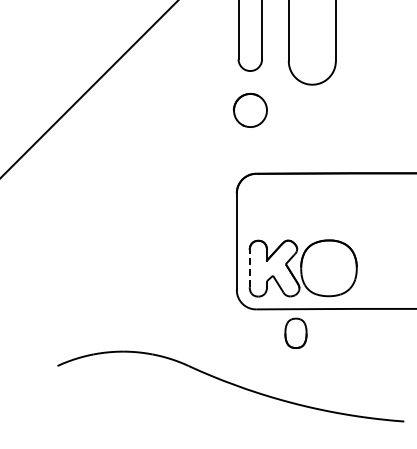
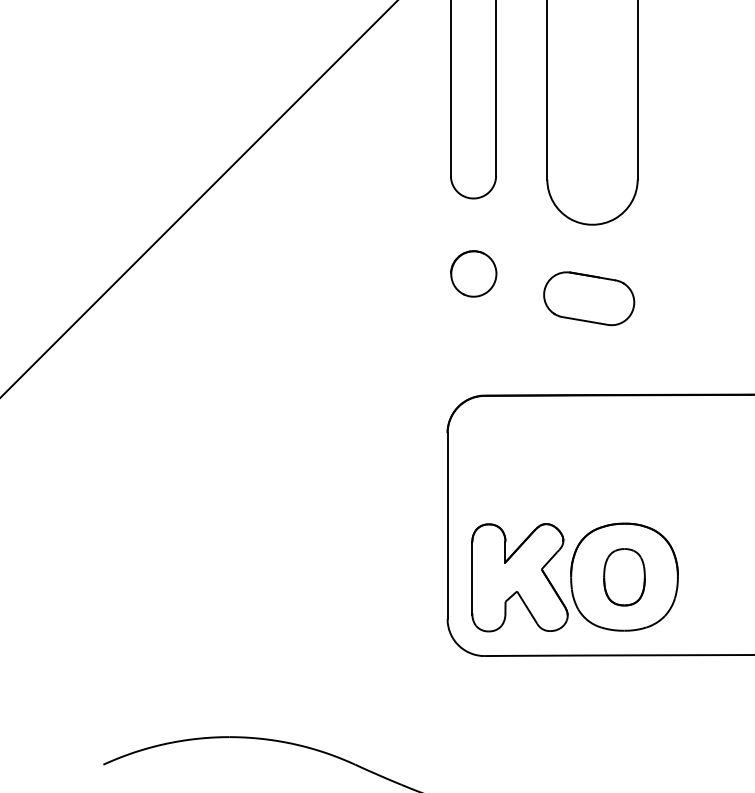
part: (250, 109) -> (473, 272), size x0.71
part: (310, 122) -> (588, 297), added
line: (249, 268) -> (471, 577), dashed -> solid
part: (295, 332) -> (623, 575), moved

